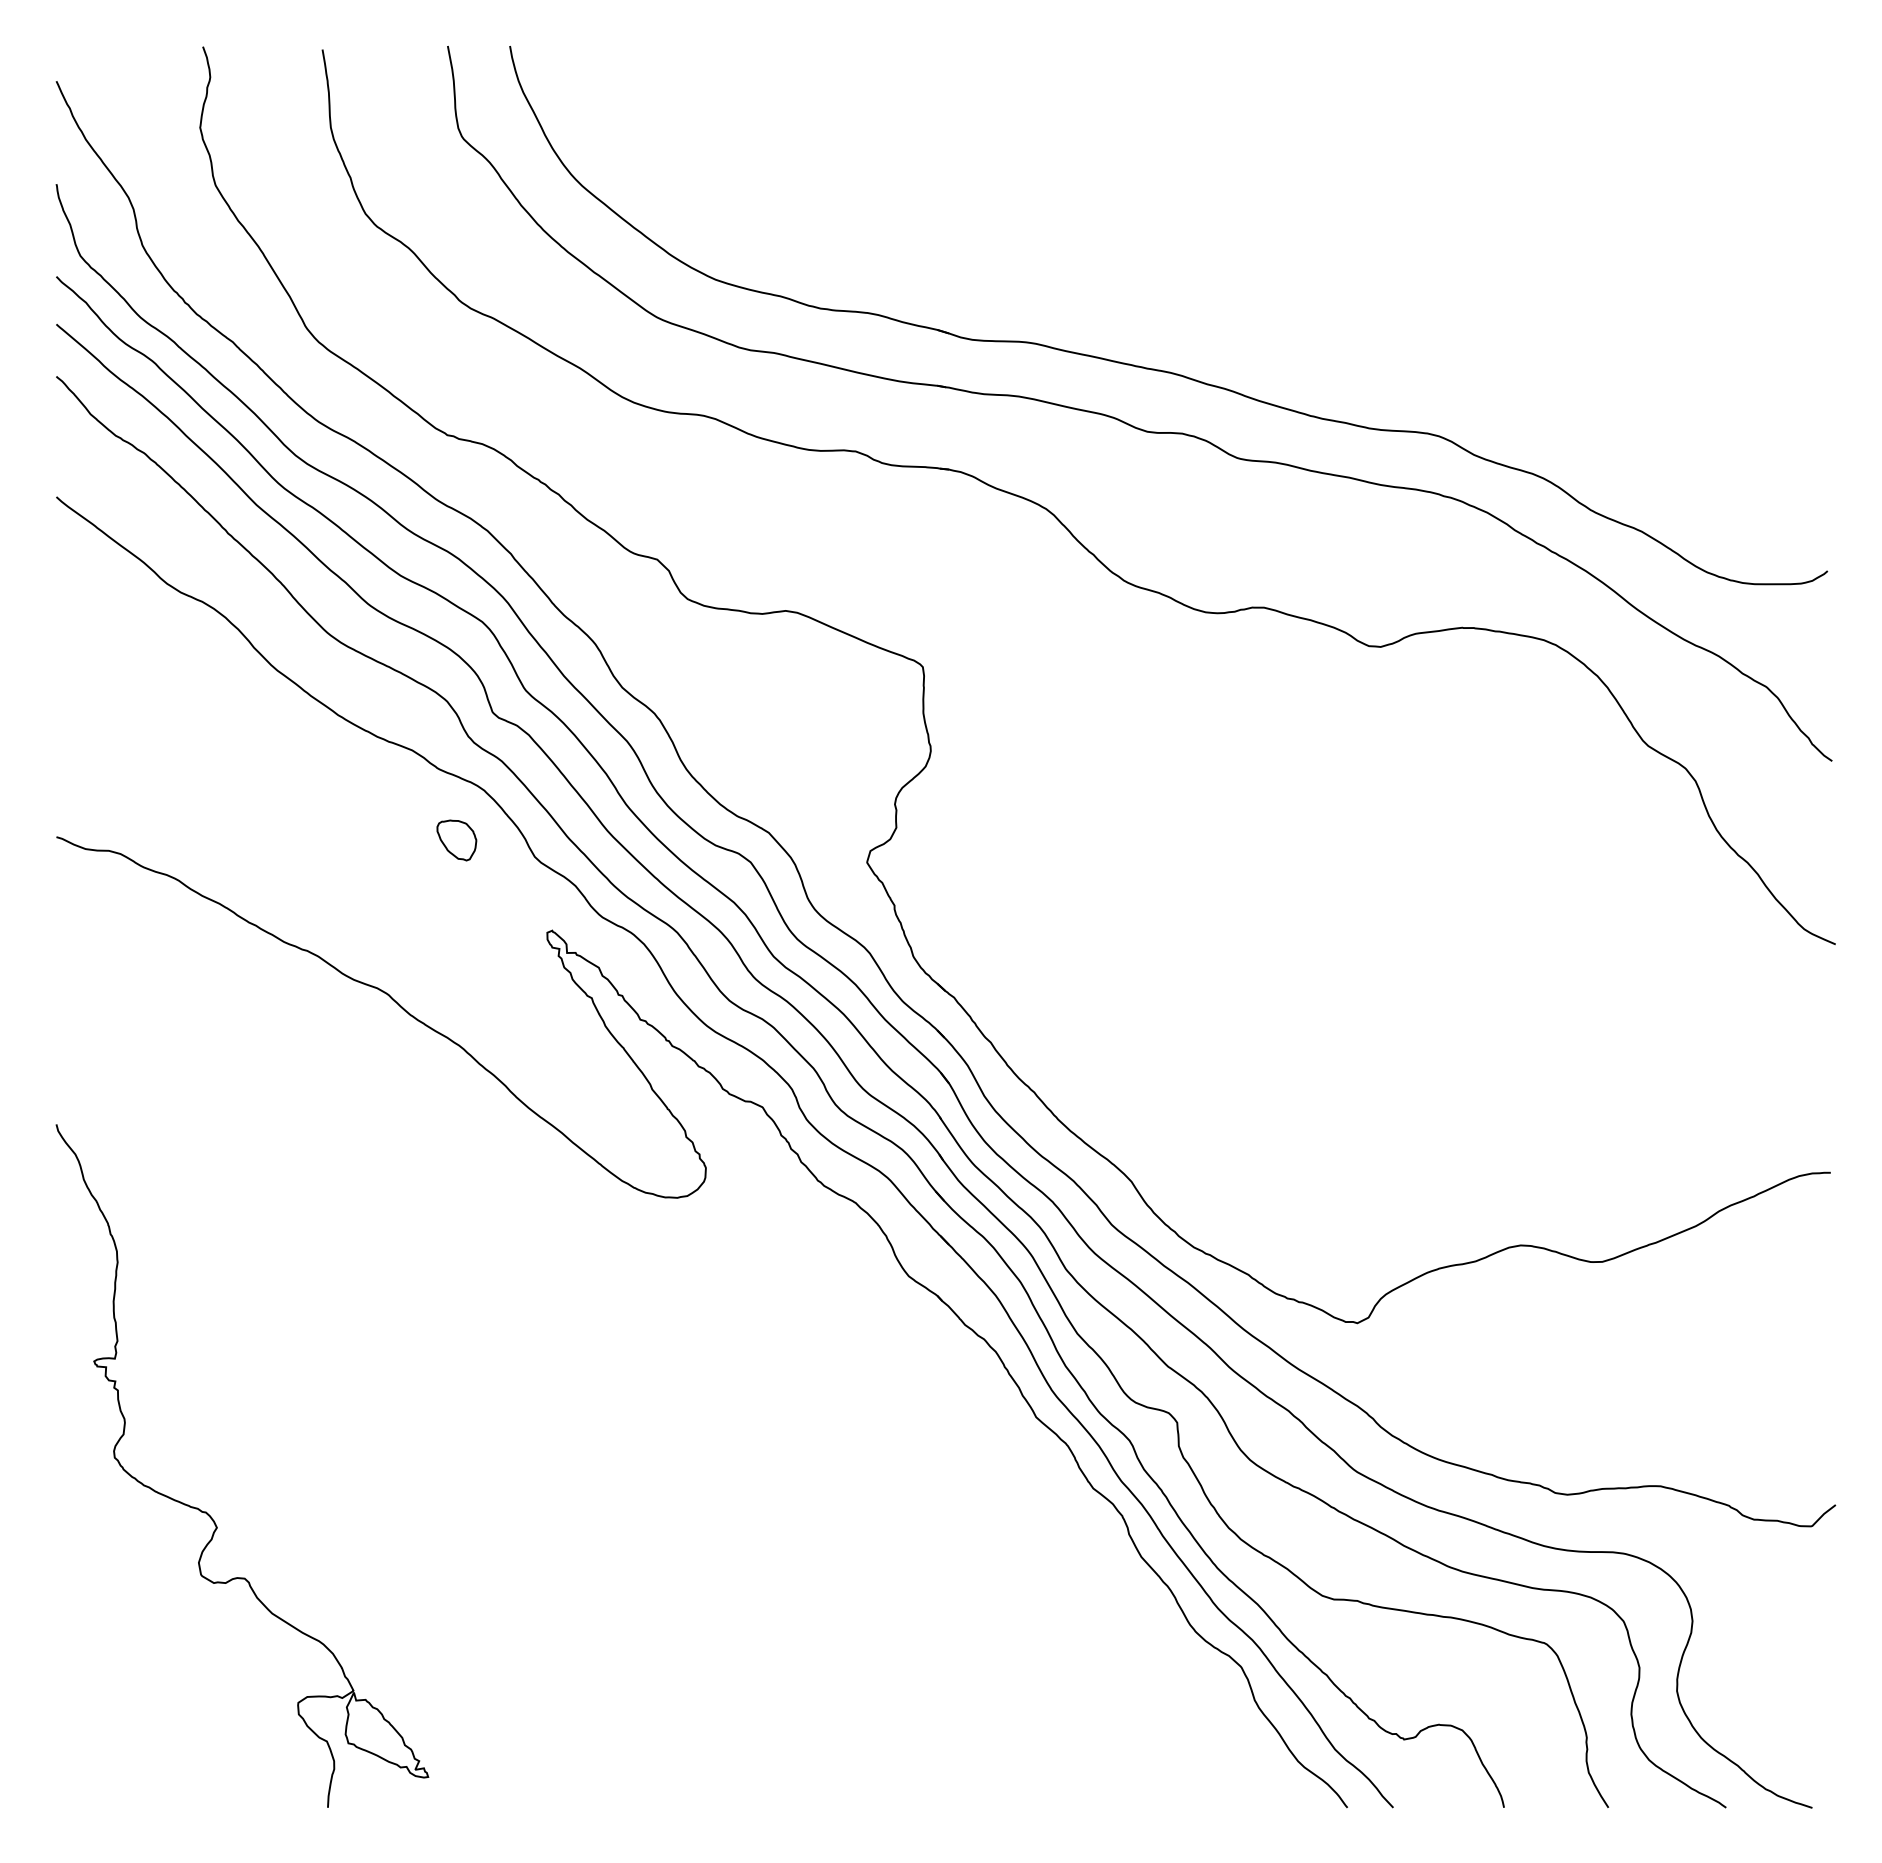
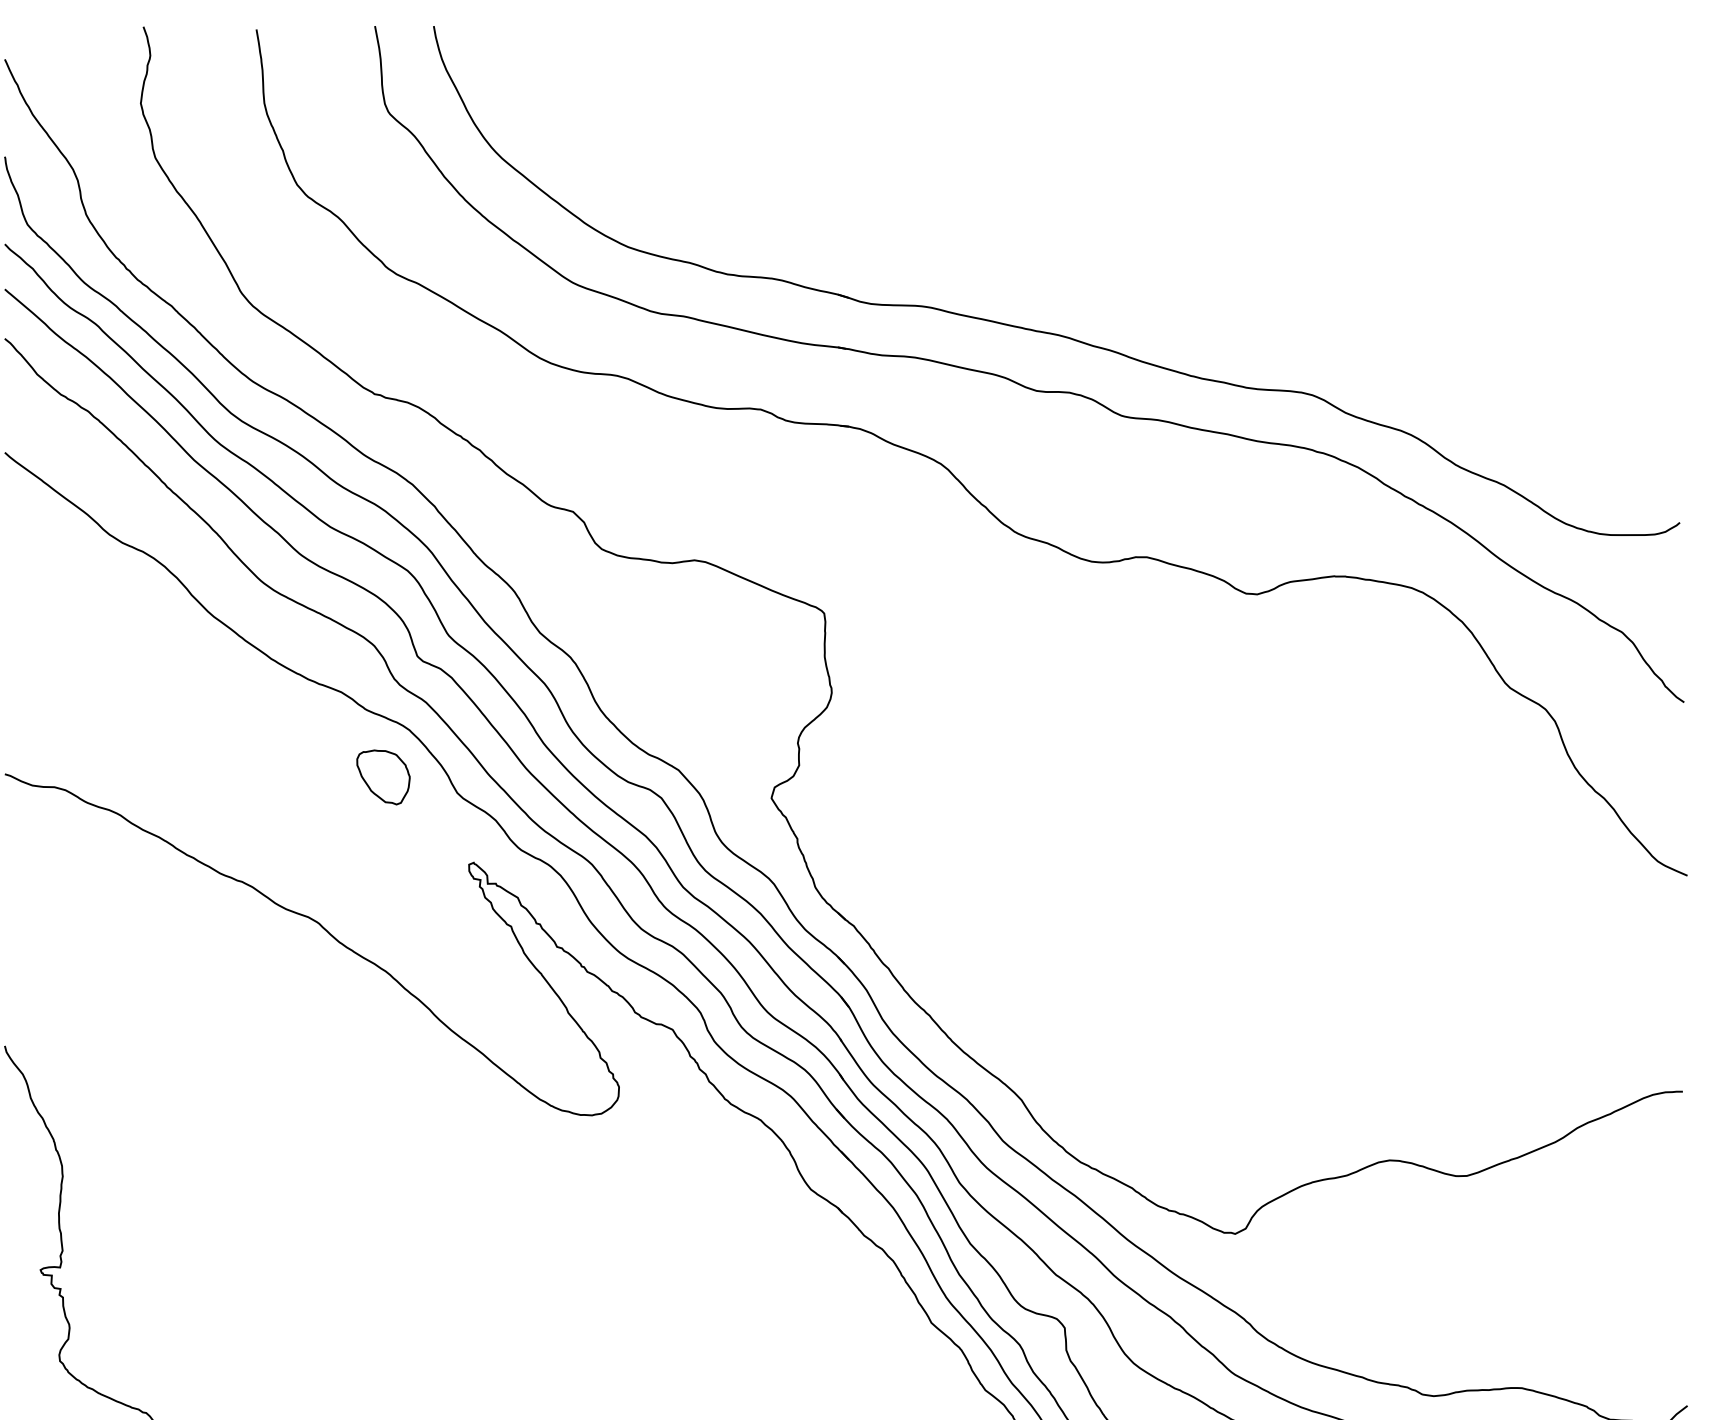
part: (456, 840) -> (383, 777), size x1.43

